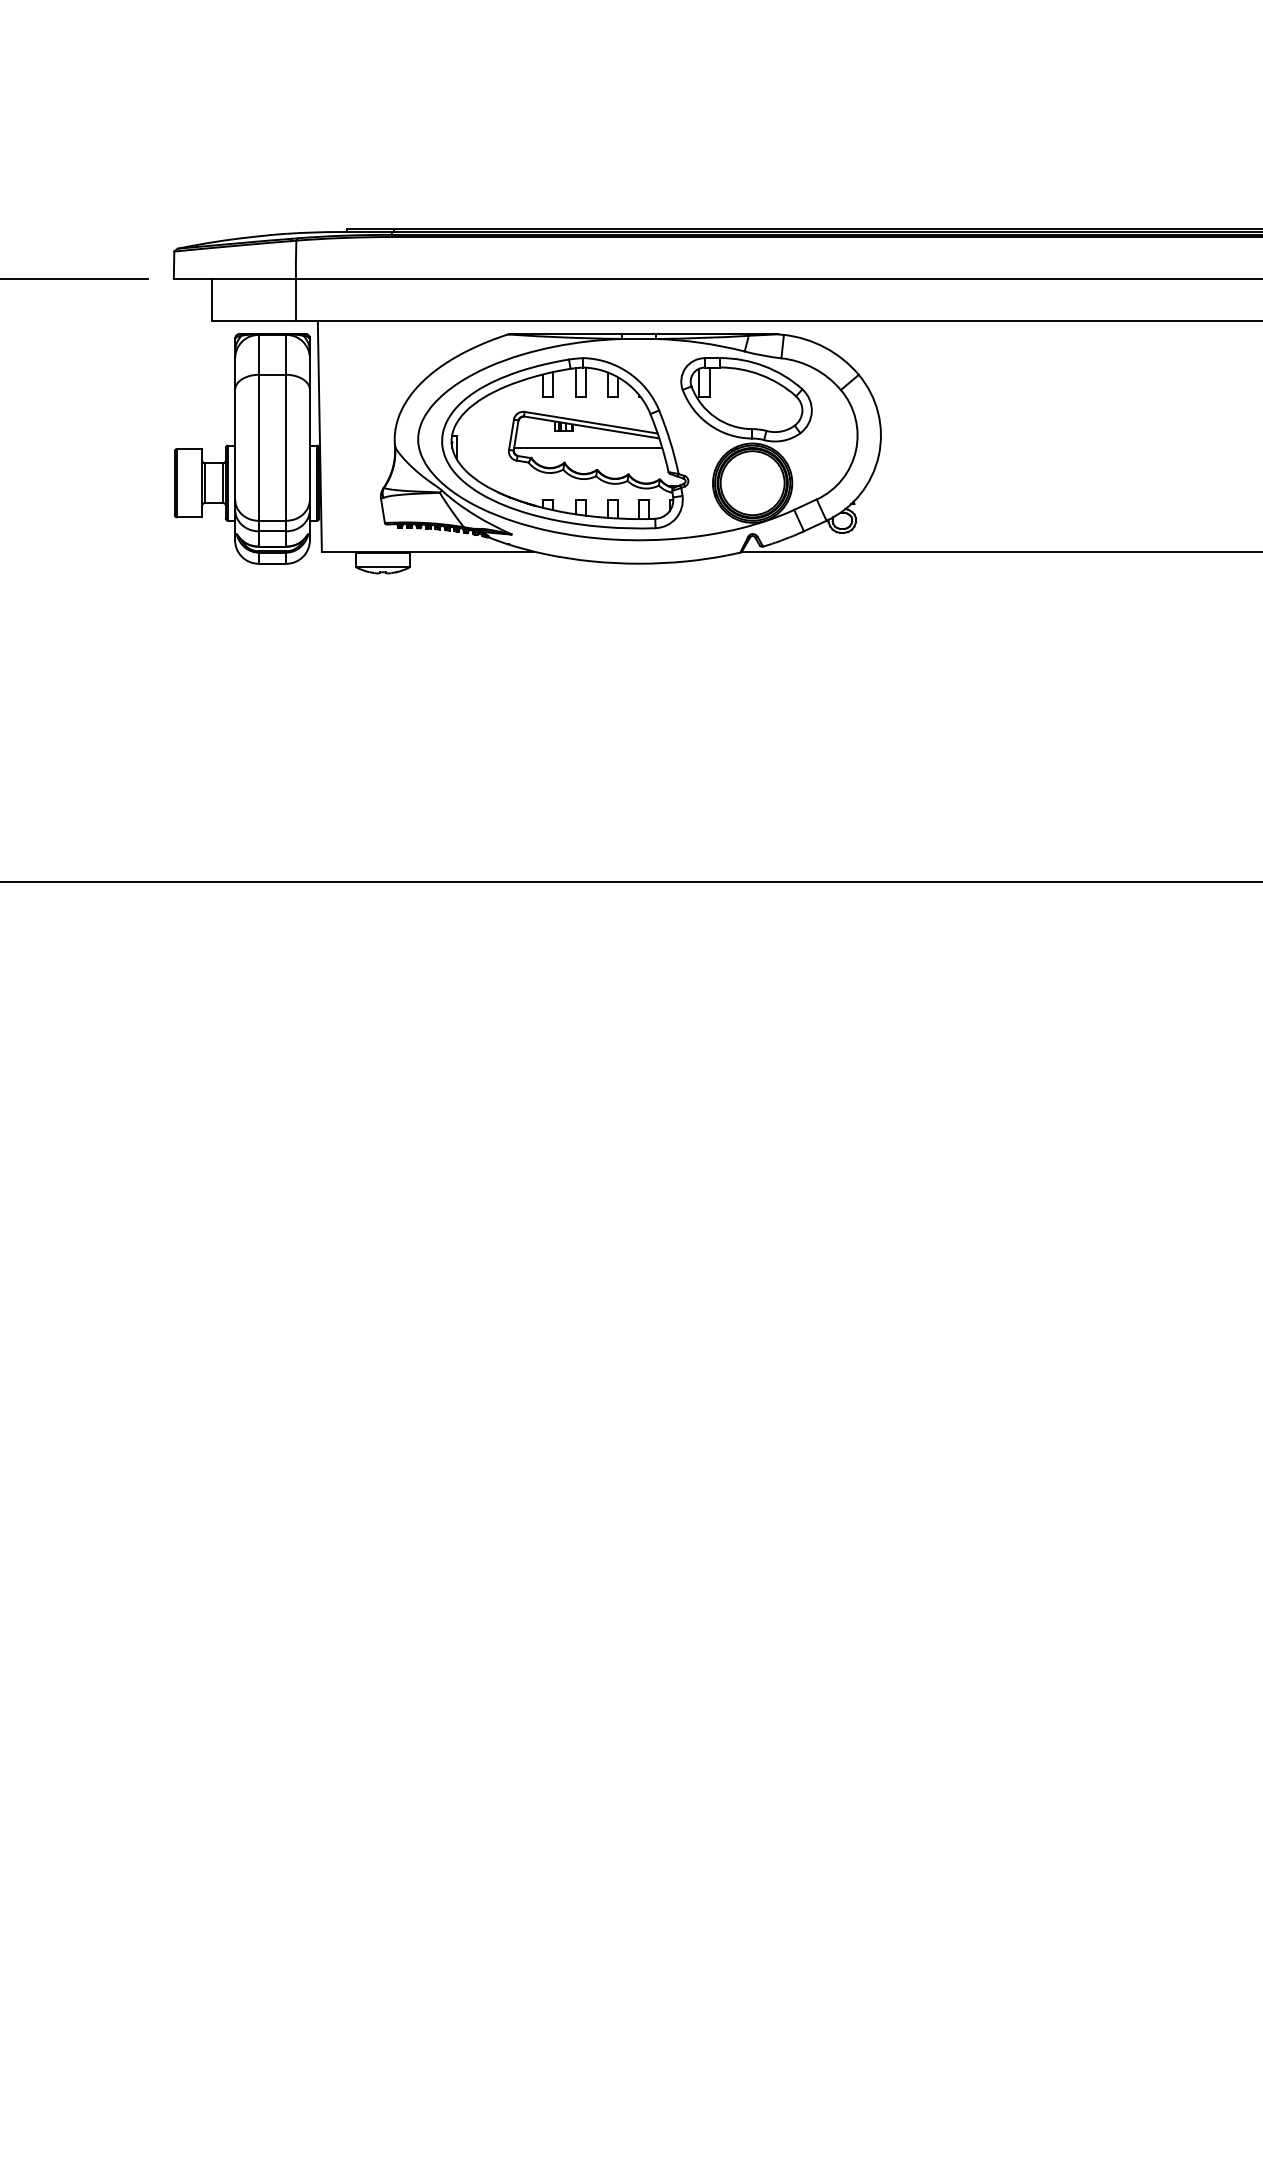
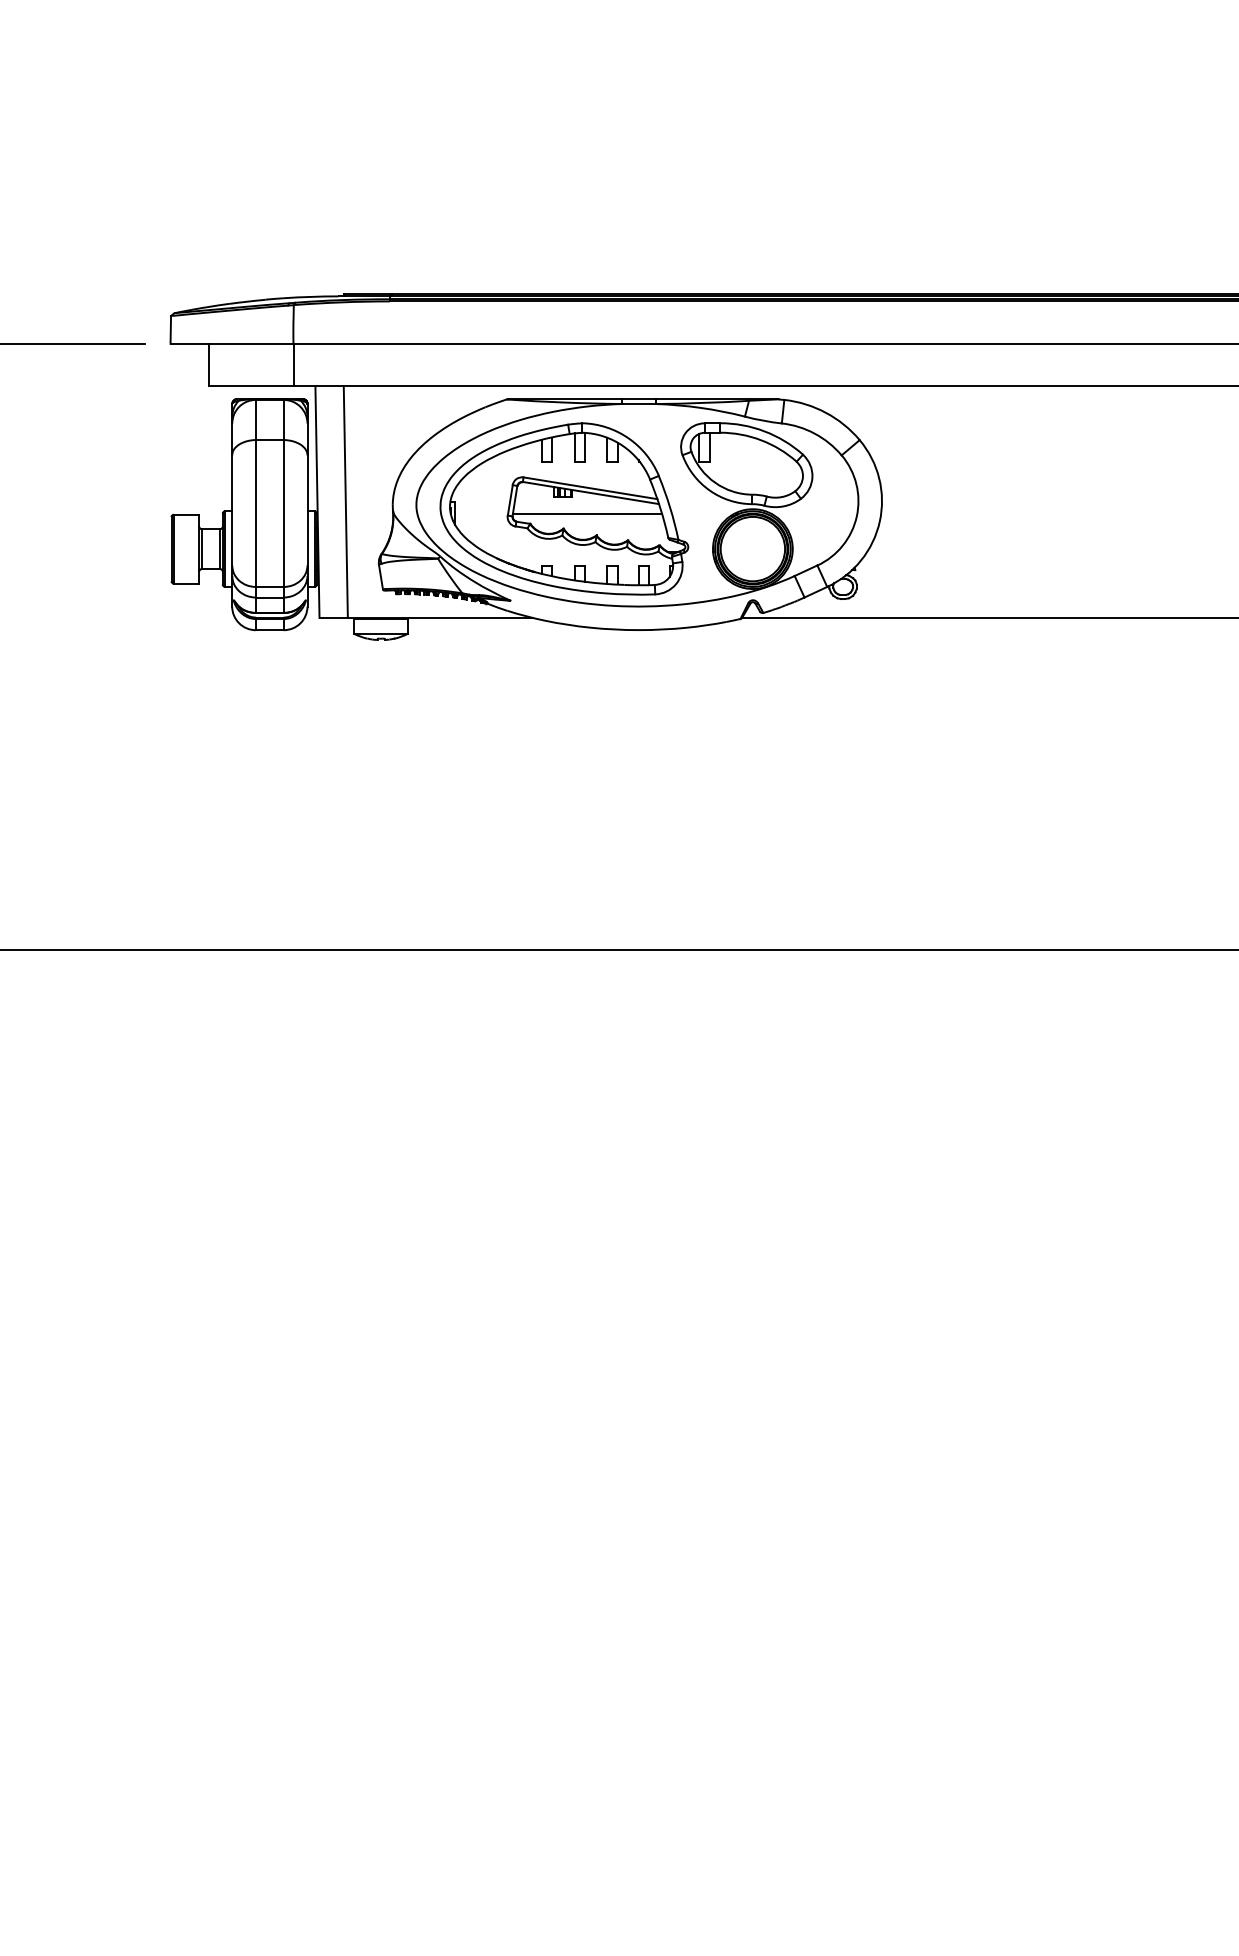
line: (348, 436) -> (346, 502), added

